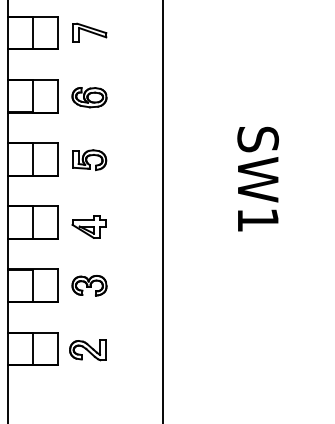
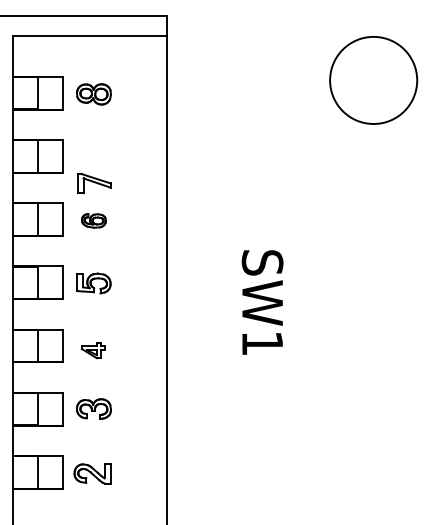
part: (90, 33) -> (94, 183), moved
part: (89, 97) -> (93, 220), size x0.7
part: (89, 227) -> (93, 350), size x0.7

